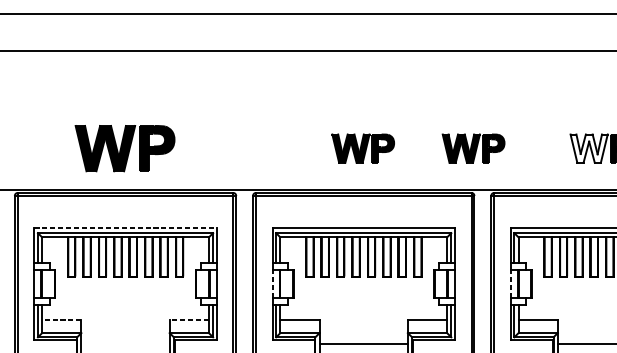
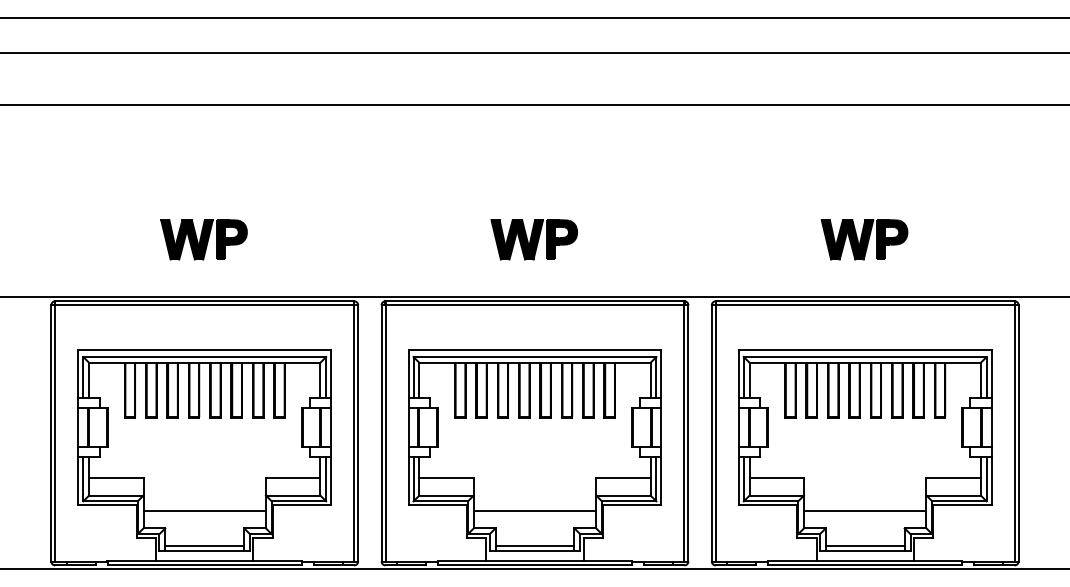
part: (124, 148) -> (203, 239), size x0.62
part: (473, 148) -> (686, 239), removed
fill: (589, 148) -> (847, 239), added
line: (126, 227) -> (205, 349), dashed -> solid
line: (272, 284) -> (408, 427), dashed -> solid
line: (510, 284) -> (738, 427), dashed -> solid
line: (61, 320) -> (115, 478), dashed -> solid
line: (188, 320) -> (292, 478), dashed -> solid
line: (125, 344) -> (204, 511), added

